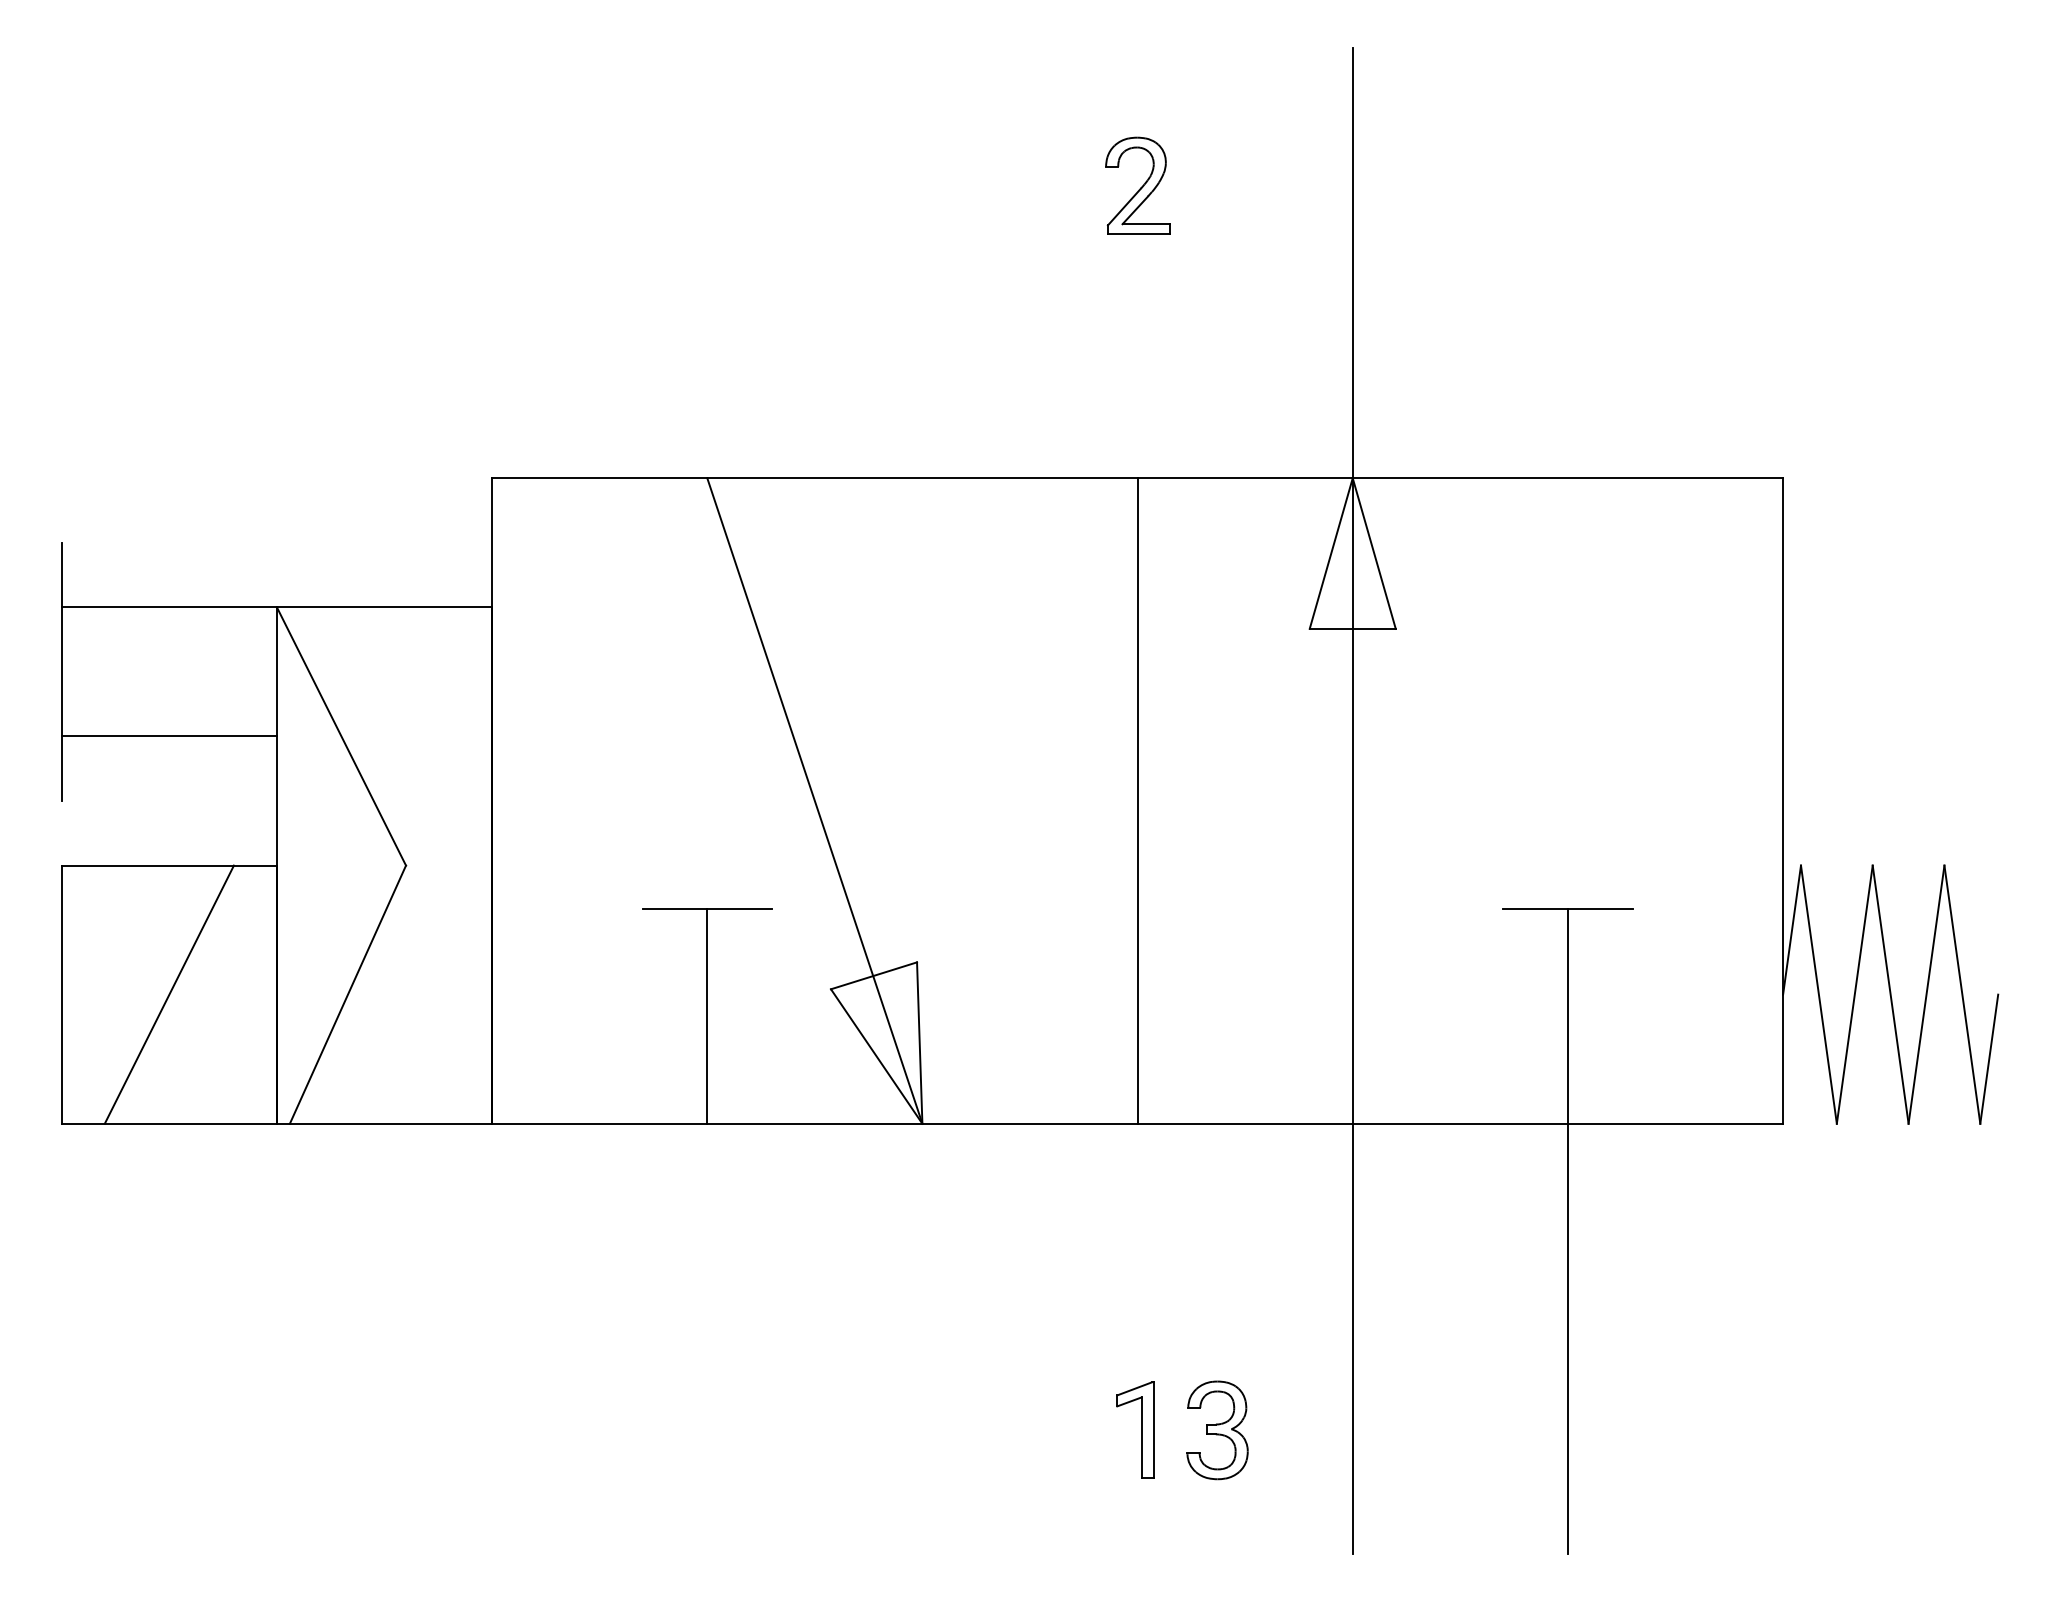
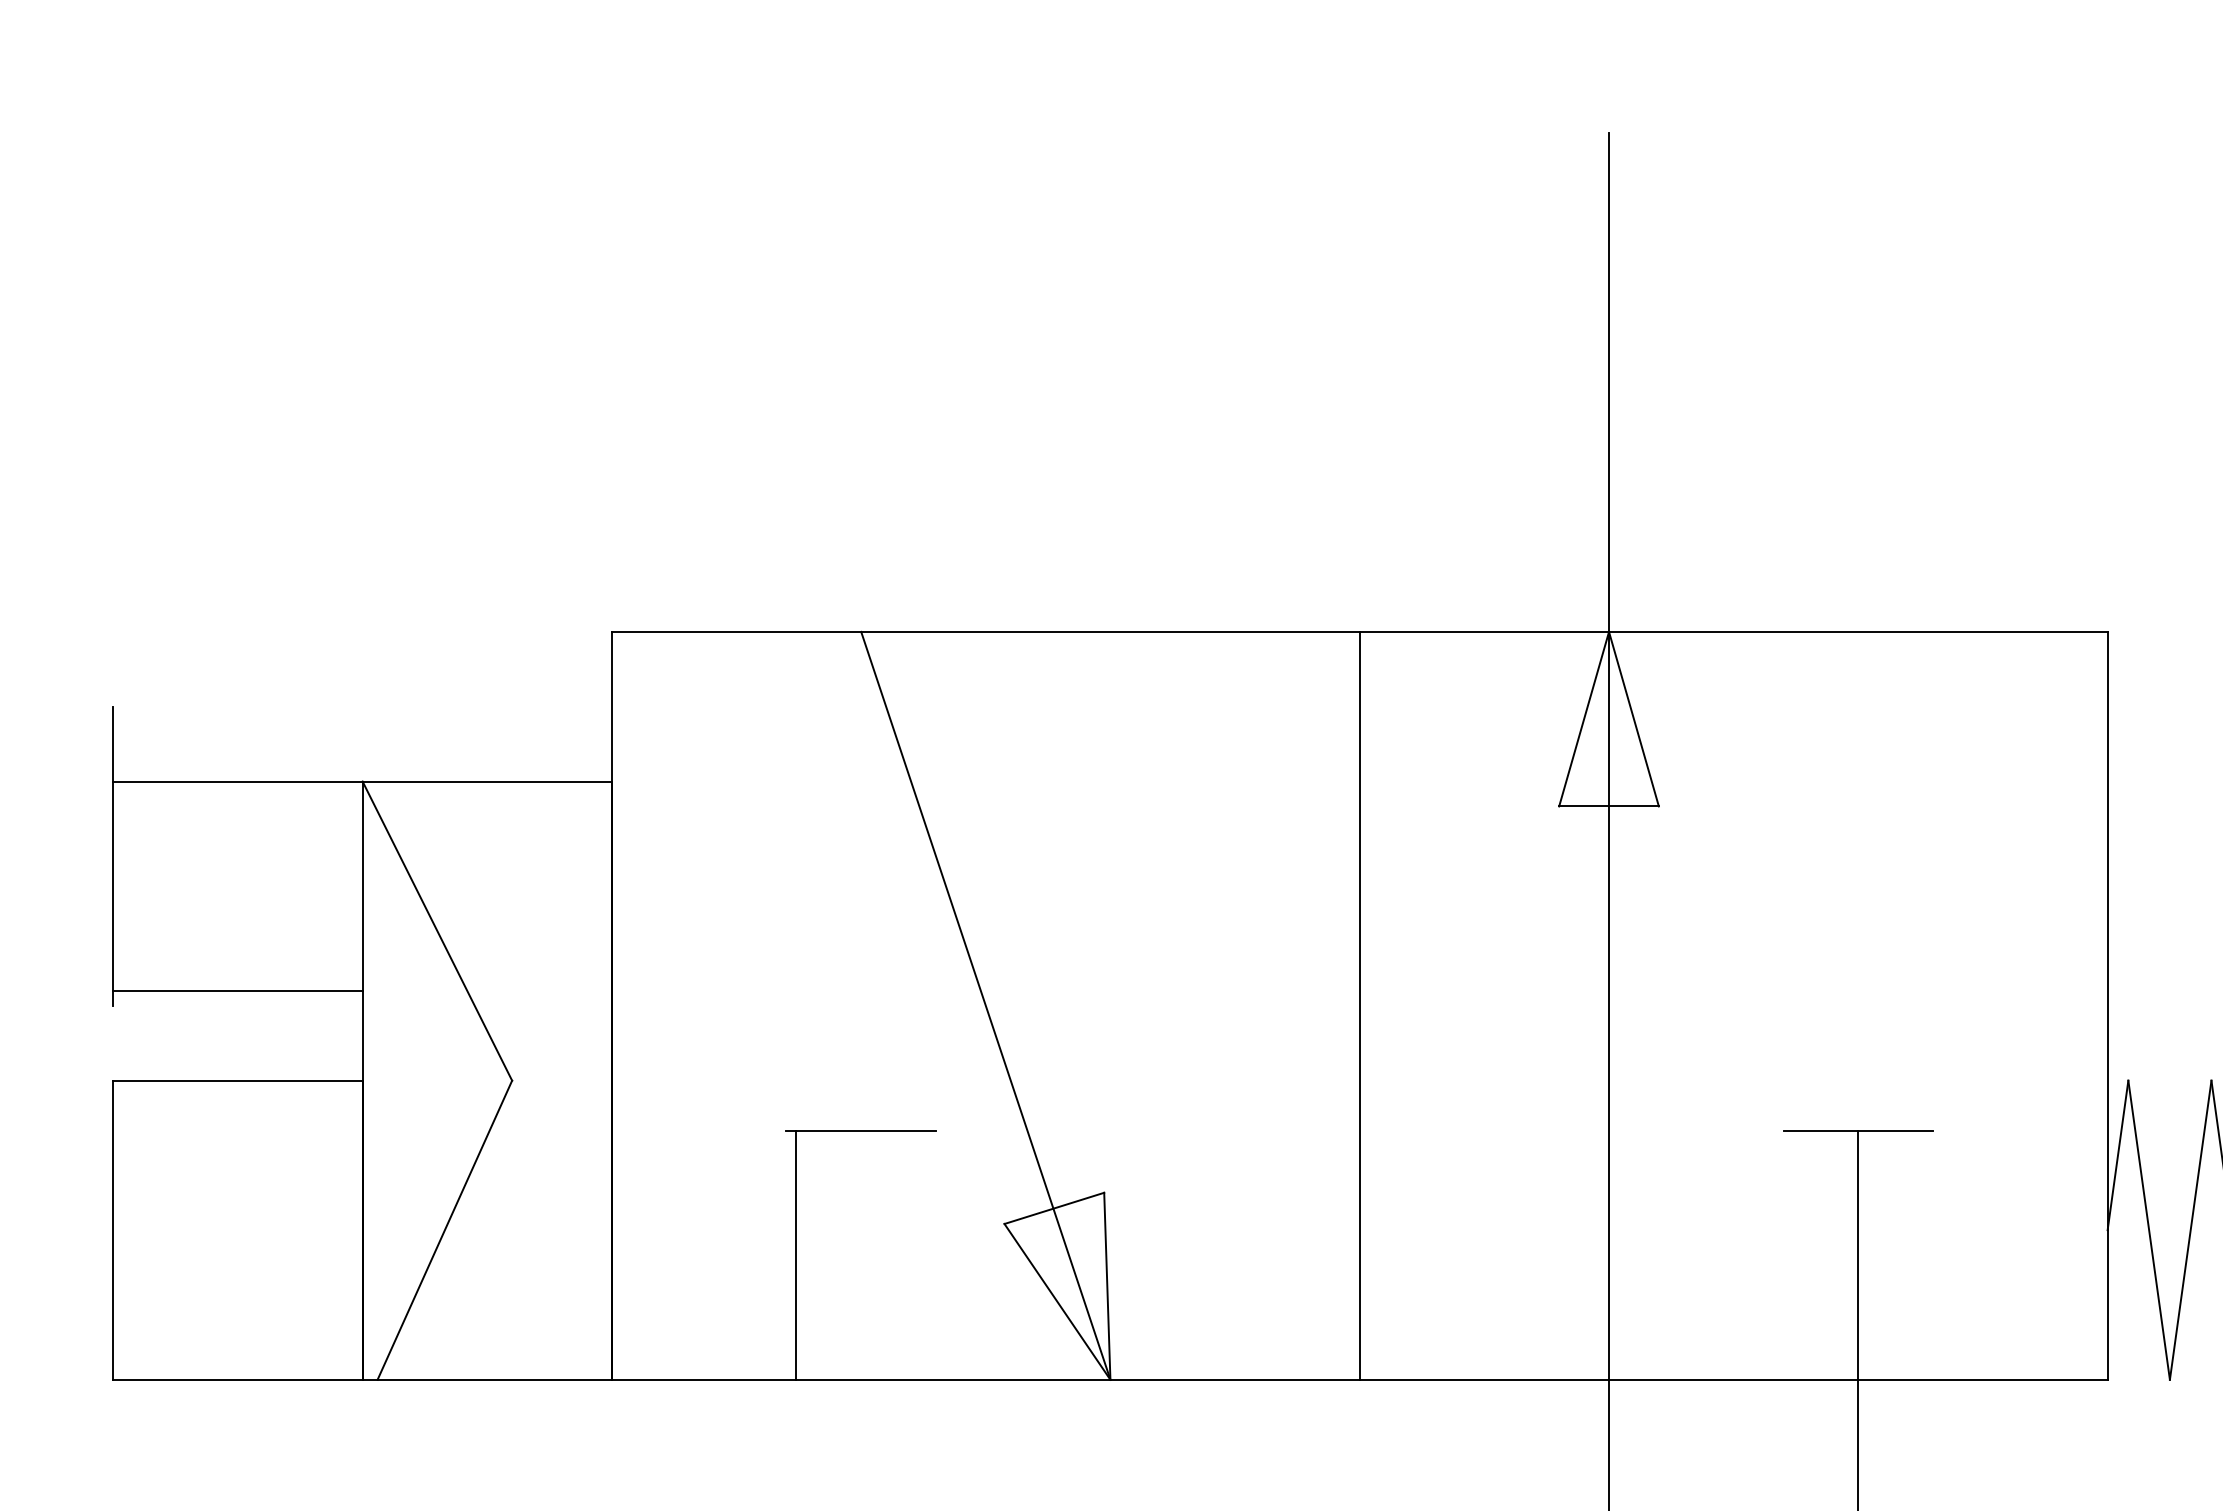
part: (1137, 185) -> (1359, 292), removed
line: (168, 736) -> (236, 991), moved
line: (168, 994) -> (236, 1230), removed
line: (707, 1015) -> (796, 1254), moved

